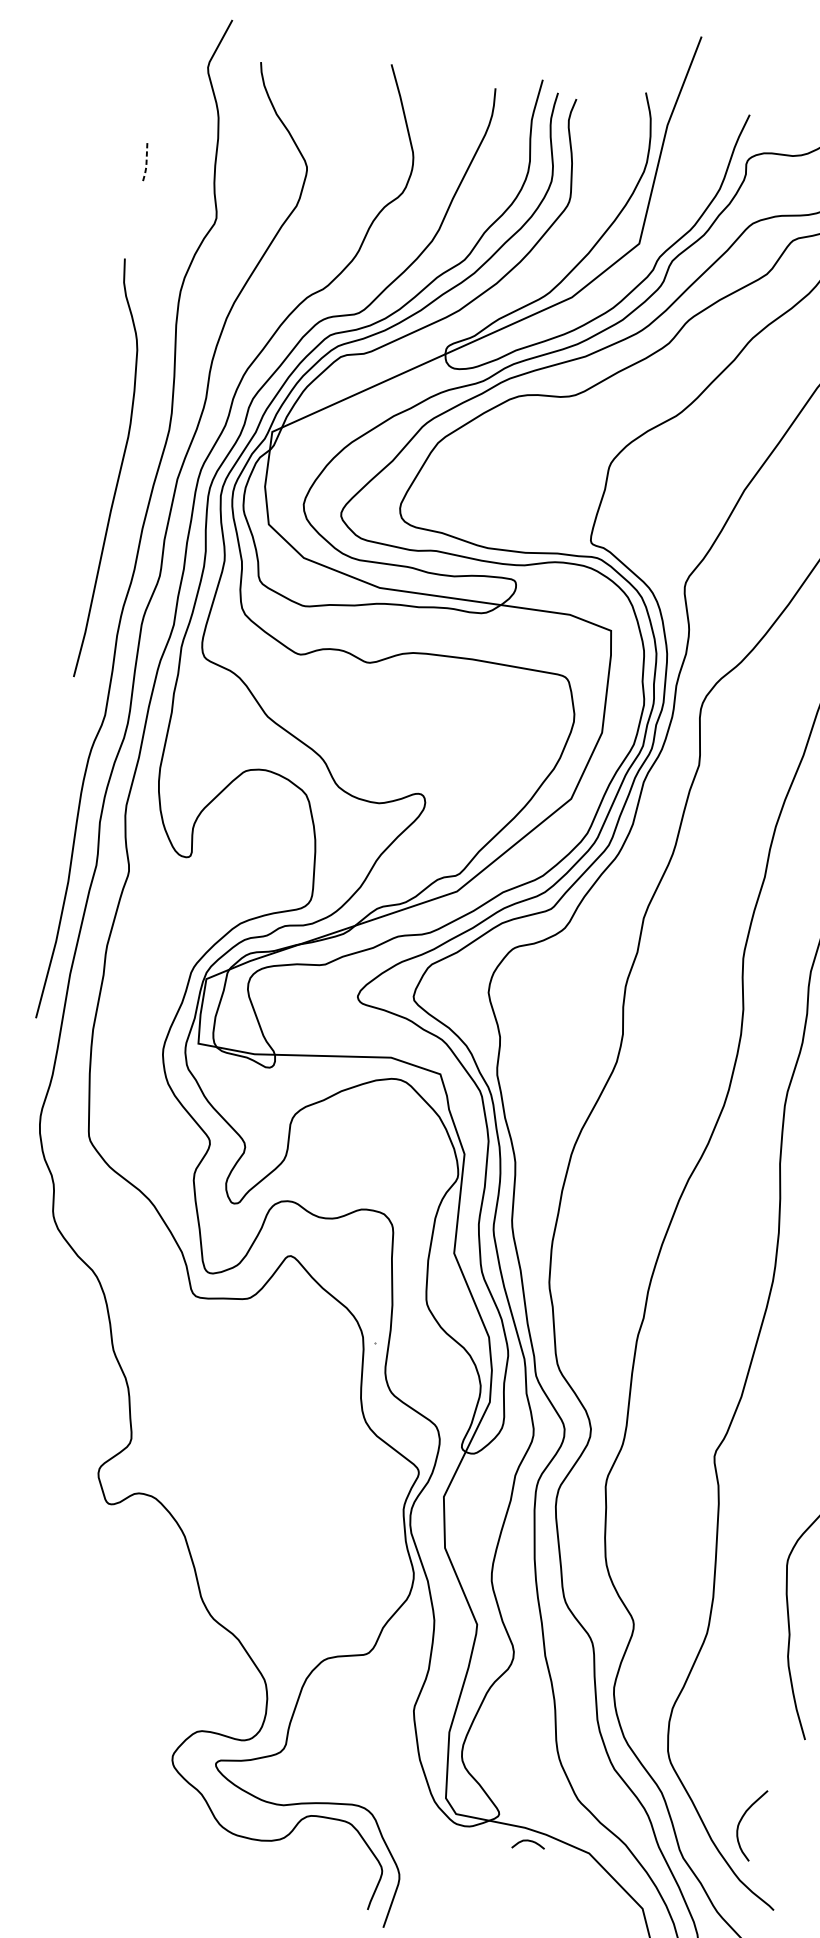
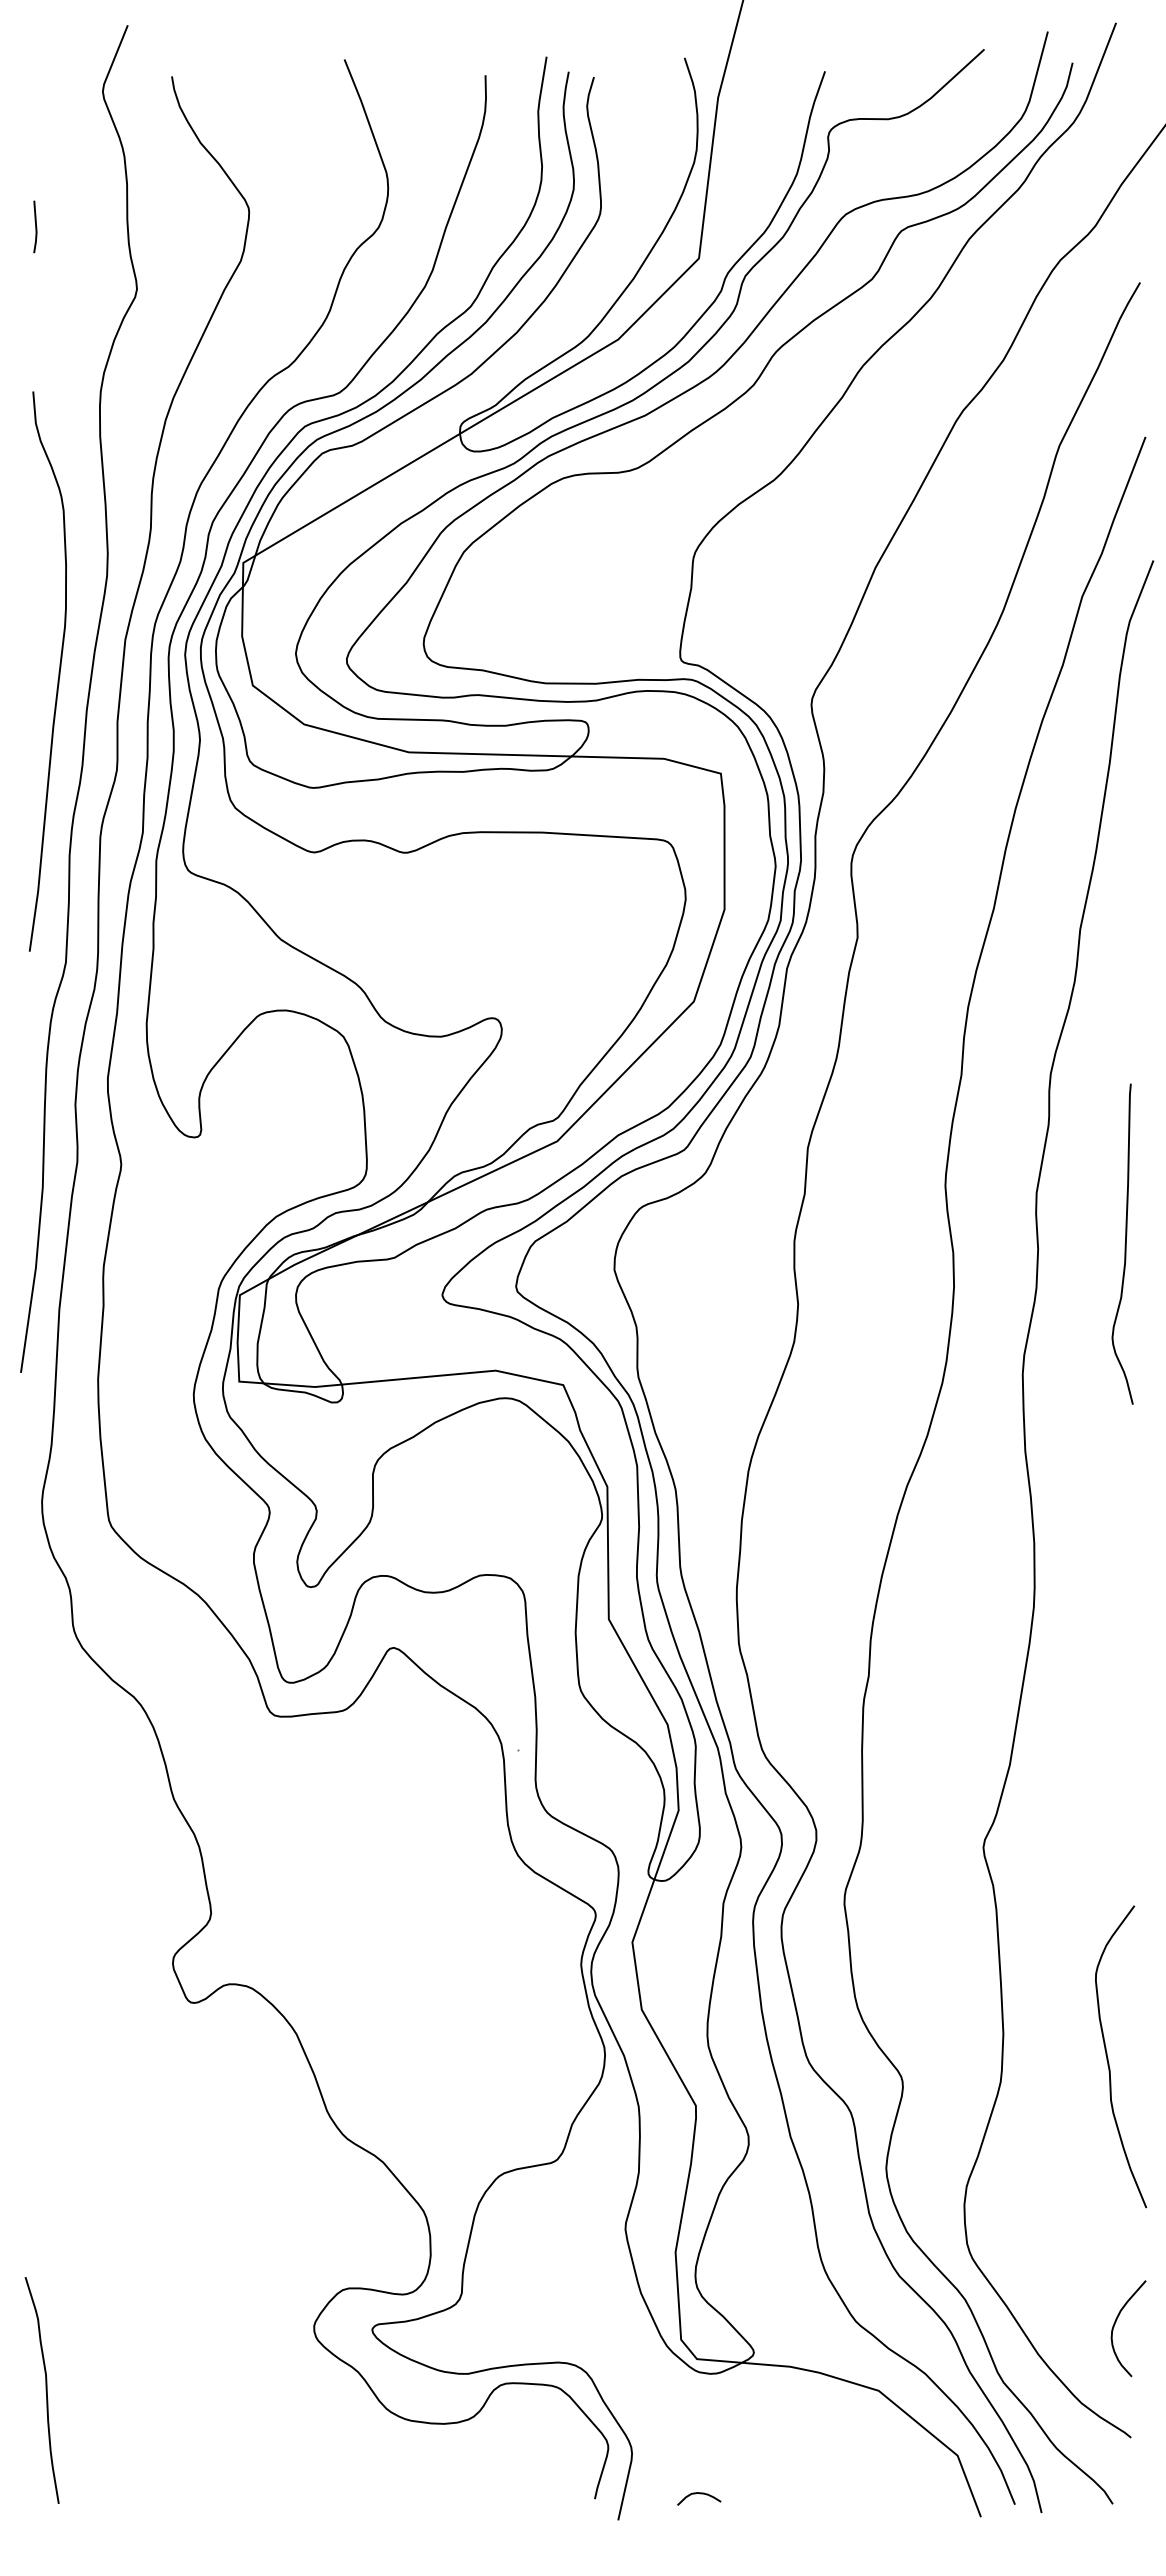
line: (146, 164) -> (36, 228), dashed -> solid
curve: (119, 470) -> (58, 671), moved
curve: (742, 1819) -> (1116, 2322), moved
curve: (529, 1841) -> (699, 2494), moved

